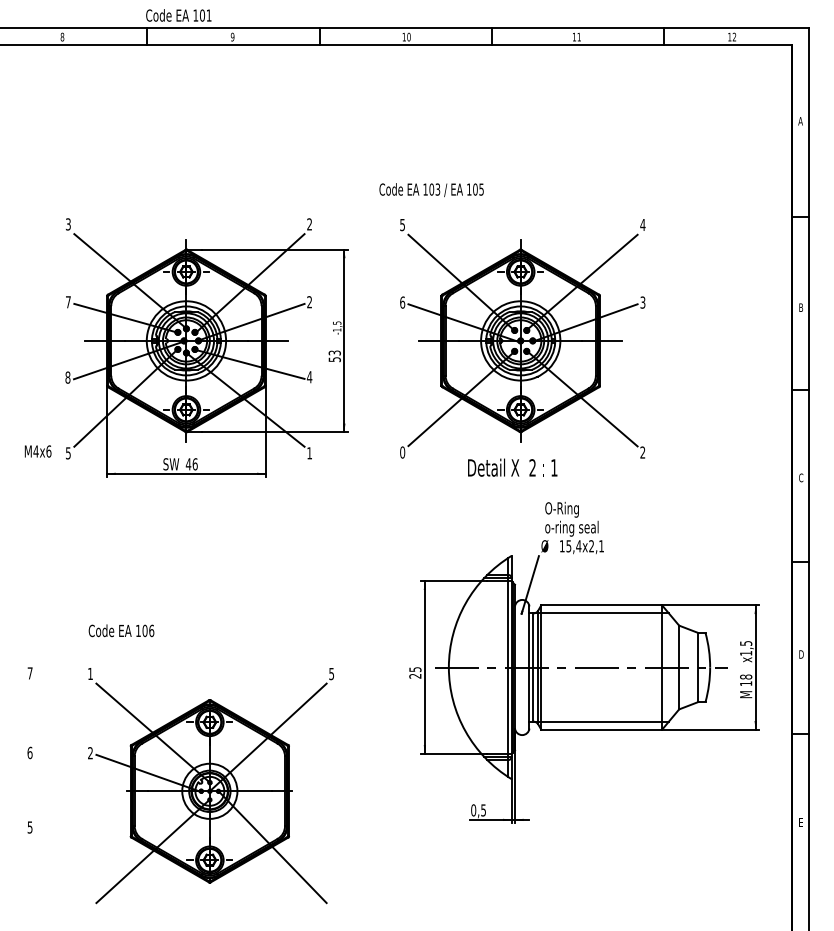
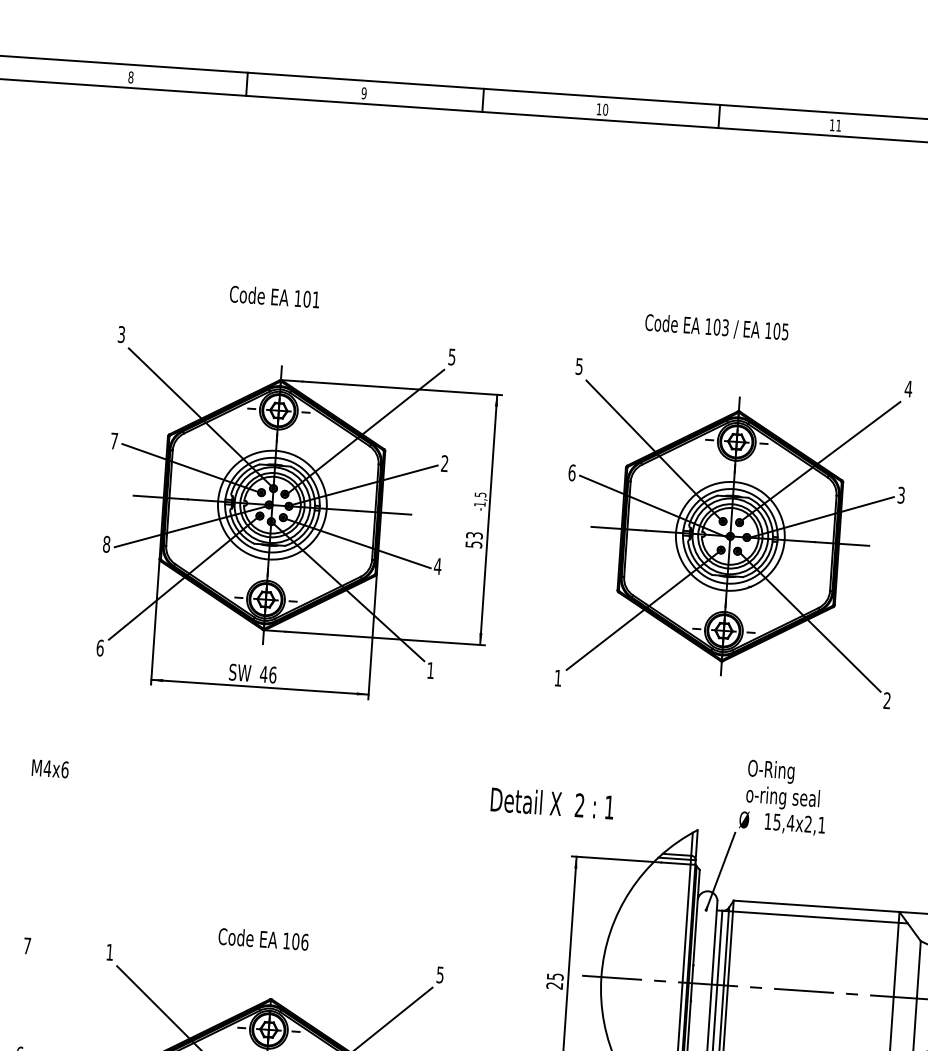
text: (178, 15) -> (274, 296), moved
text: (431, 190) -> (716, 328), moved
text: (309, 224) -> (451, 357), 2 -> 5
text: (37, 451) -> (49, 768), moved
text: (402, 452) -> (557, 678), 0 -> 1
text: (67, 453) -> (98, 648), 5 -> 6
text: (512, 467) -> (552, 803), moved
text: (121, 630) -> (263, 938), moved

